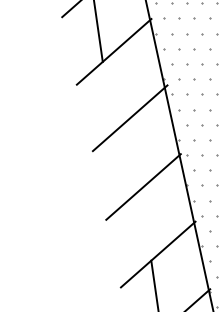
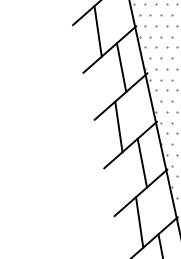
line: (130, 77) -> (121, 67), added
line: (126, 160) -> (118, 126), added
line: (160, 211) -> (142, 162), added

